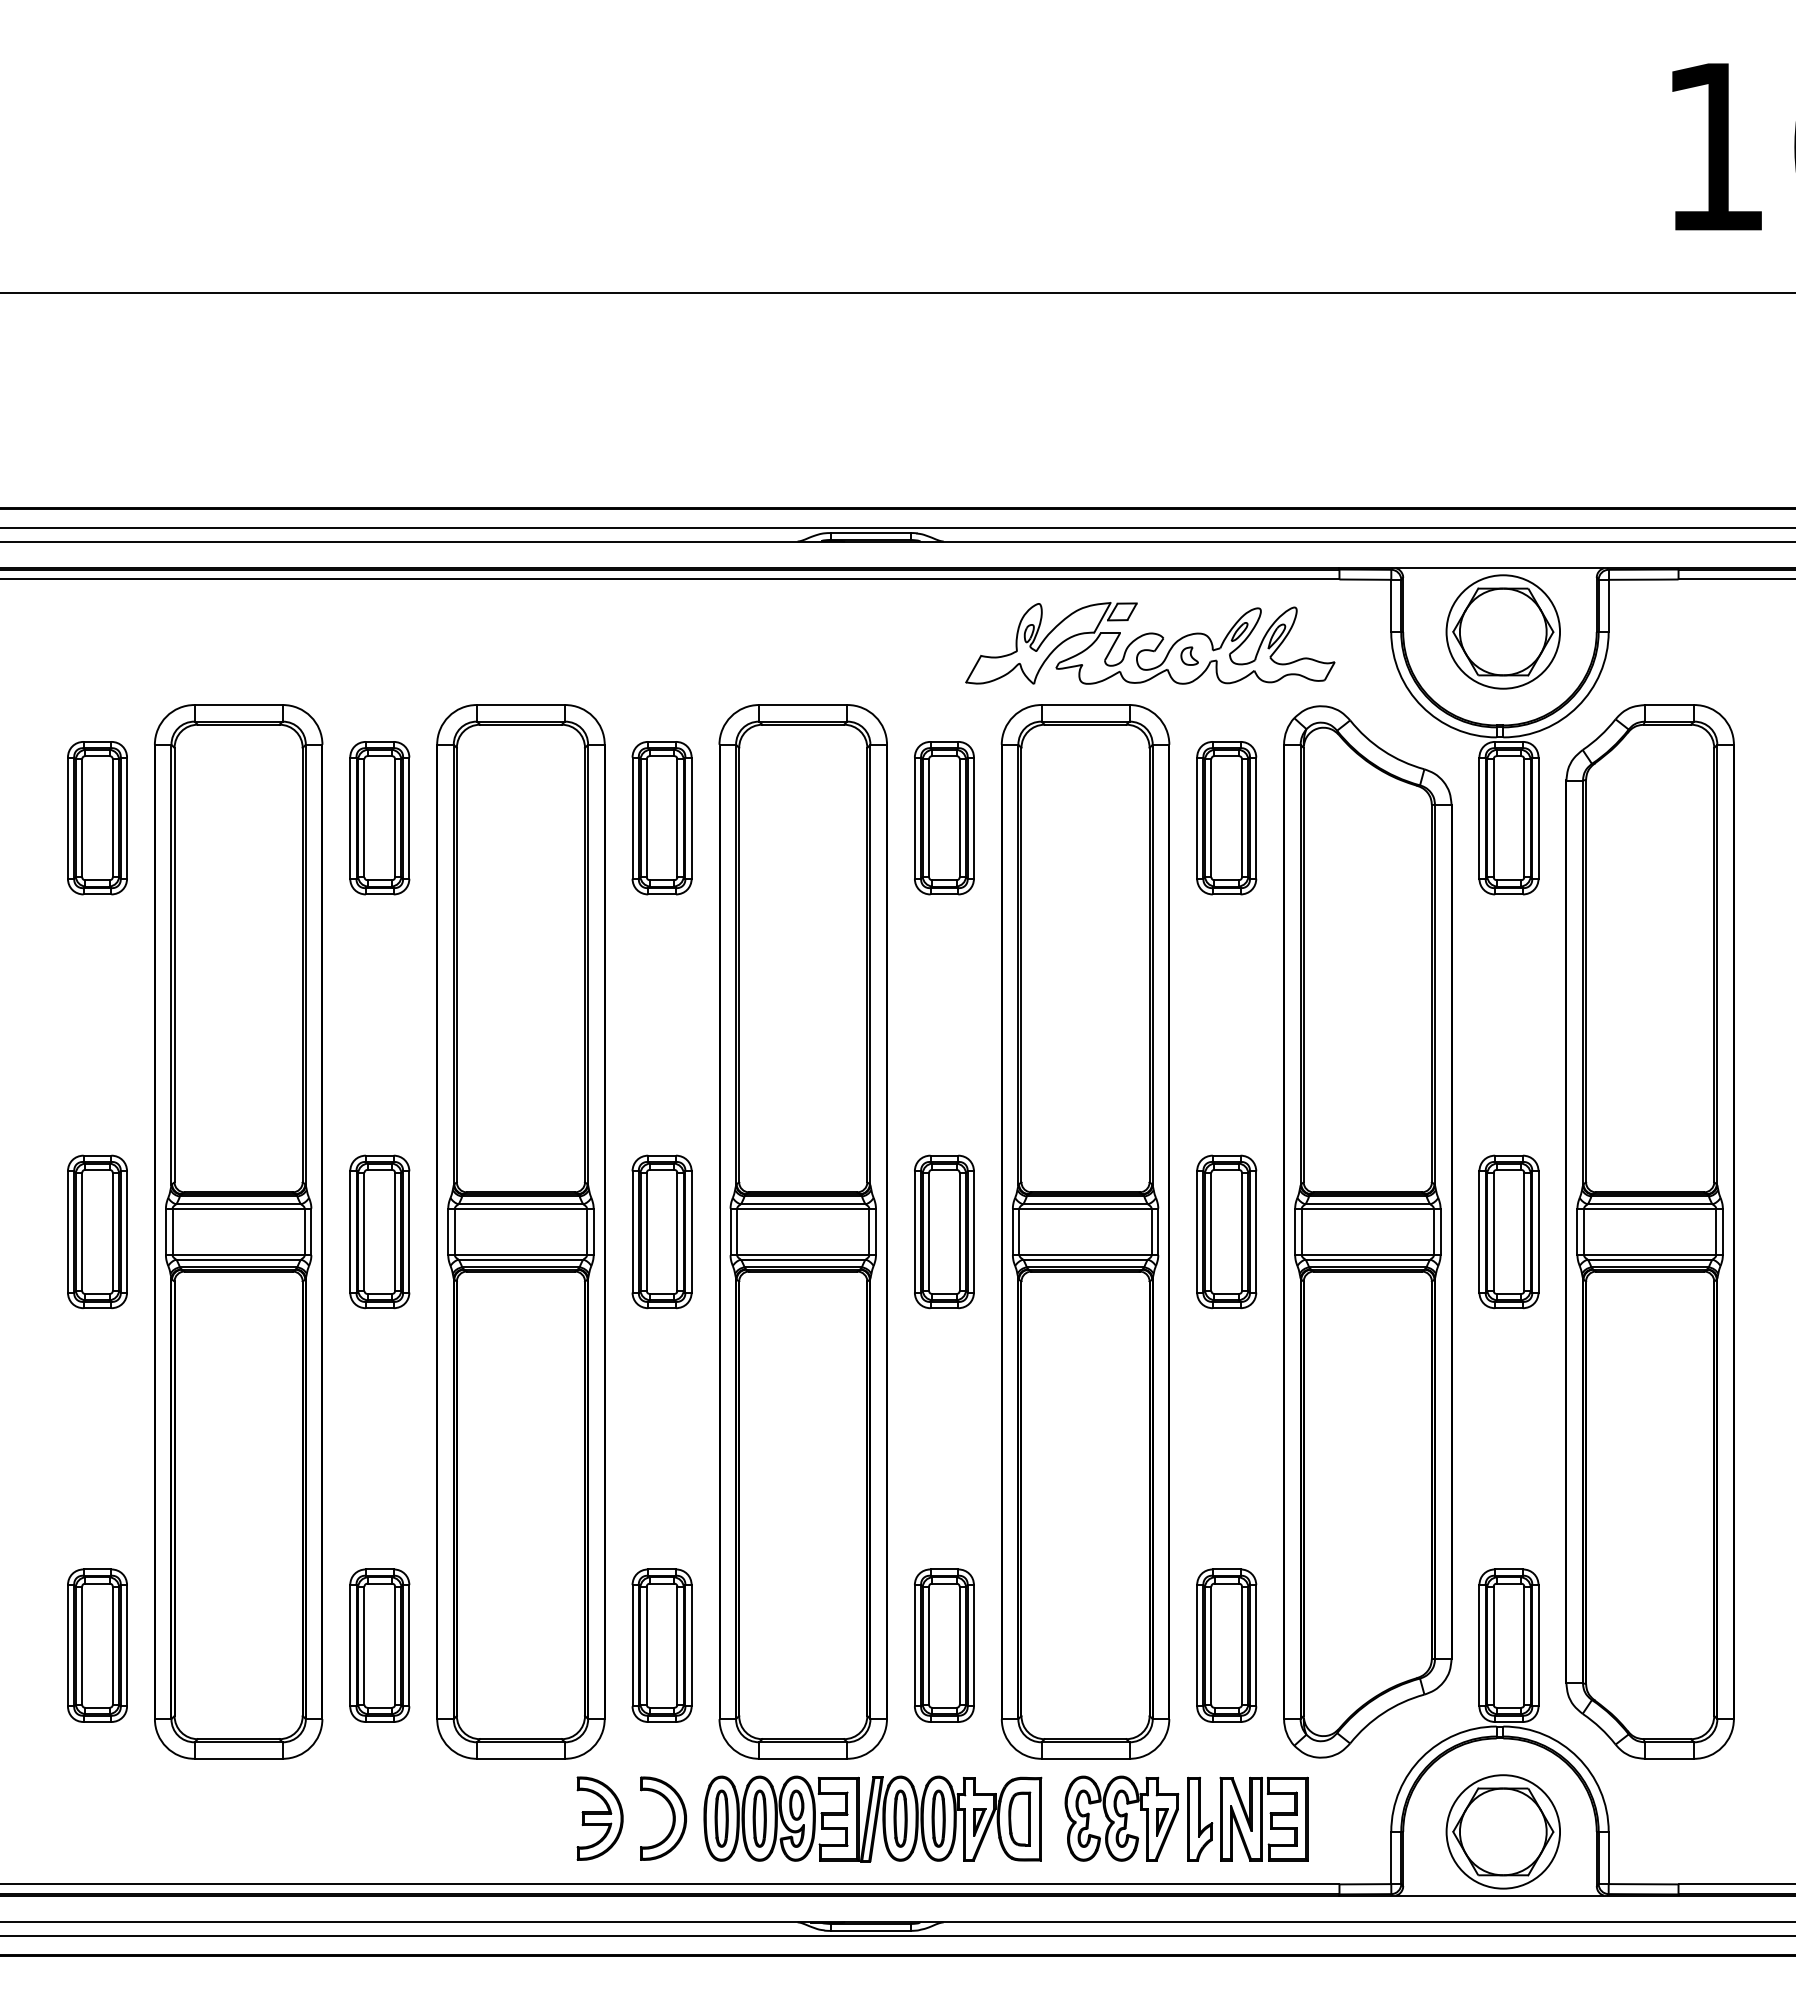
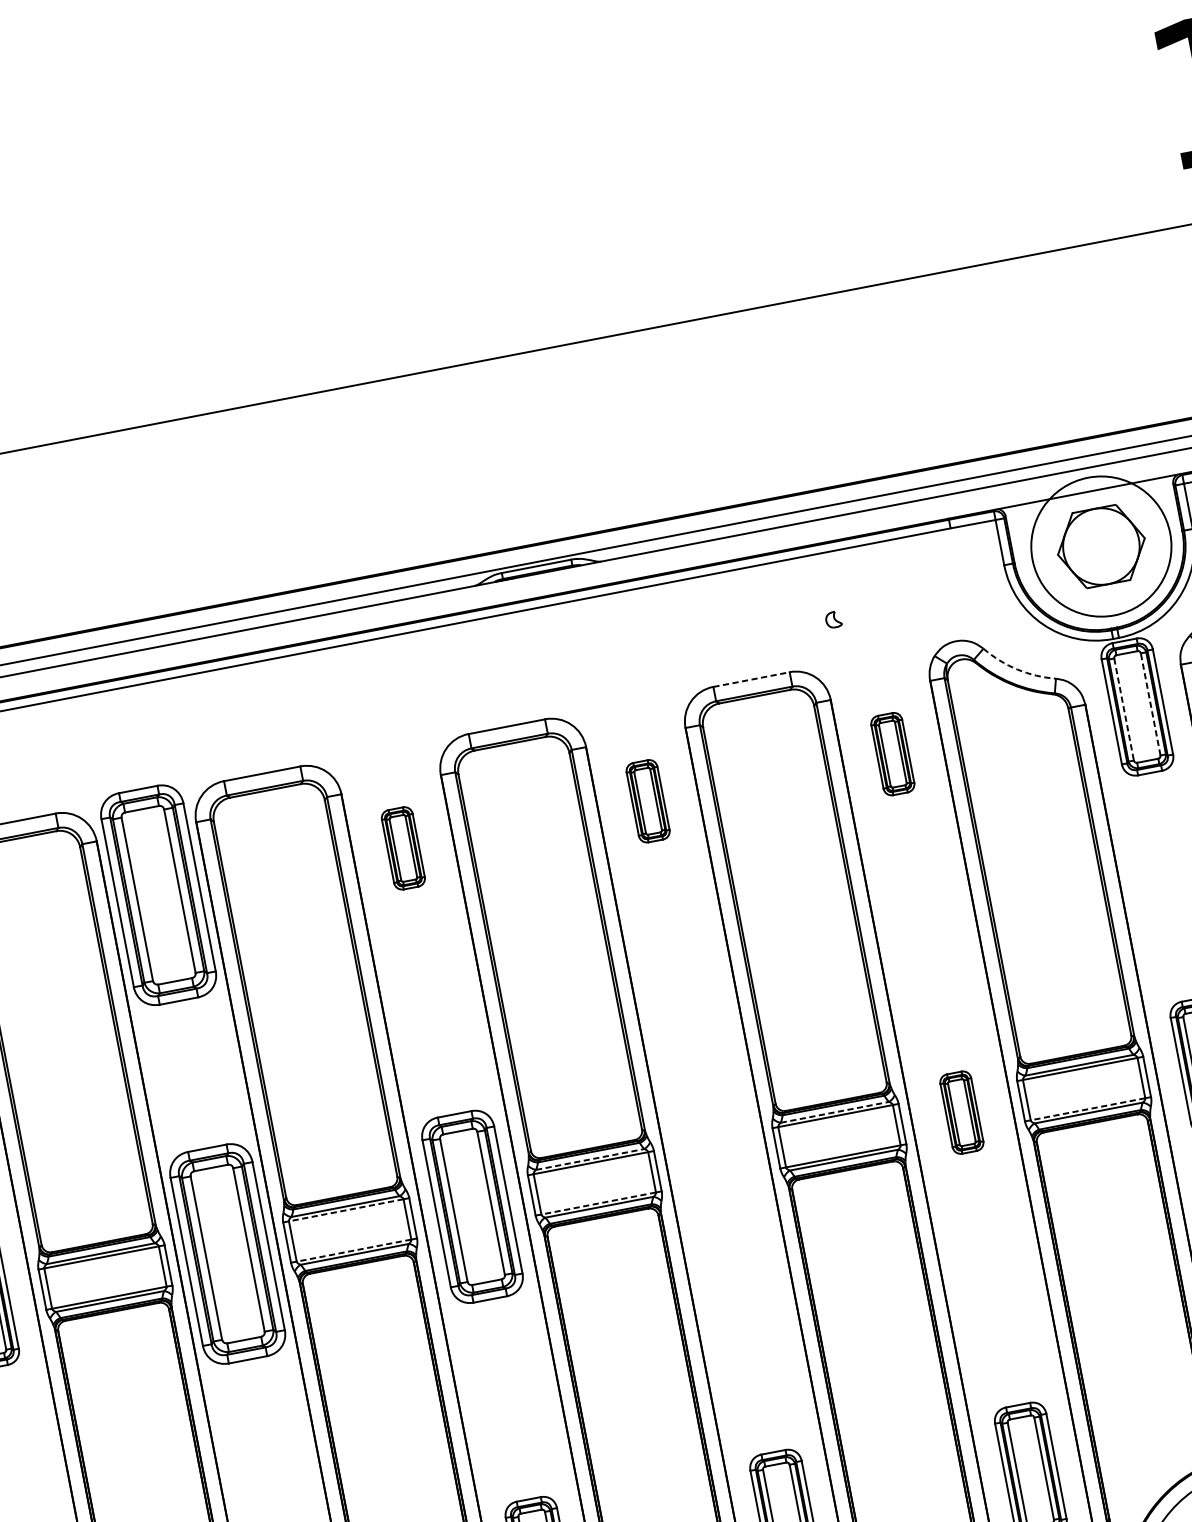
circle: (1503, 631) -> (1101, 546), size x1.4
part: (1150, 643) -> (797, 615), removed
line: (1086, 705) -> (752, 679), solid -> dashed
arc: (1383, 750) -> (1017, 669), solid -> dashed
part: (379, 818) -> (158, 895), size x1.6
part: (661, 818) -> (402, 848), size x0.6
part: (944, 818) -> (648, 801), size x0.6
part: (1226, 818) -> (892, 754), size x0.6
line: (1493, 818) -> (1124, 709), solid -> dashed
line: (1524, 818) -> (1150, 704), solid -> dashed
line: (803, 1204) -> (590, 1159), solid -> dashed
line: (1086, 1204) -> (835, 1112), solid -> dashed
line: (520, 1208) -> (345, 1210), solid -> dashed
part: (379, 1231) -> (227, 1253), size x1.6
part: (661, 1231) -> (471, 1206), size x1.4
part: (944, 1231) -> (717, 1159), removed
part: (1226, 1231) -> (961, 1112), size x0.6
line: (520, 1255) -> (353, 1250), solid -> dashed
line: (802, 1255) -> (598, 1203), solid -> dashed
line: (1367, 1255) -> (1087, 1109), solid -> dashed

